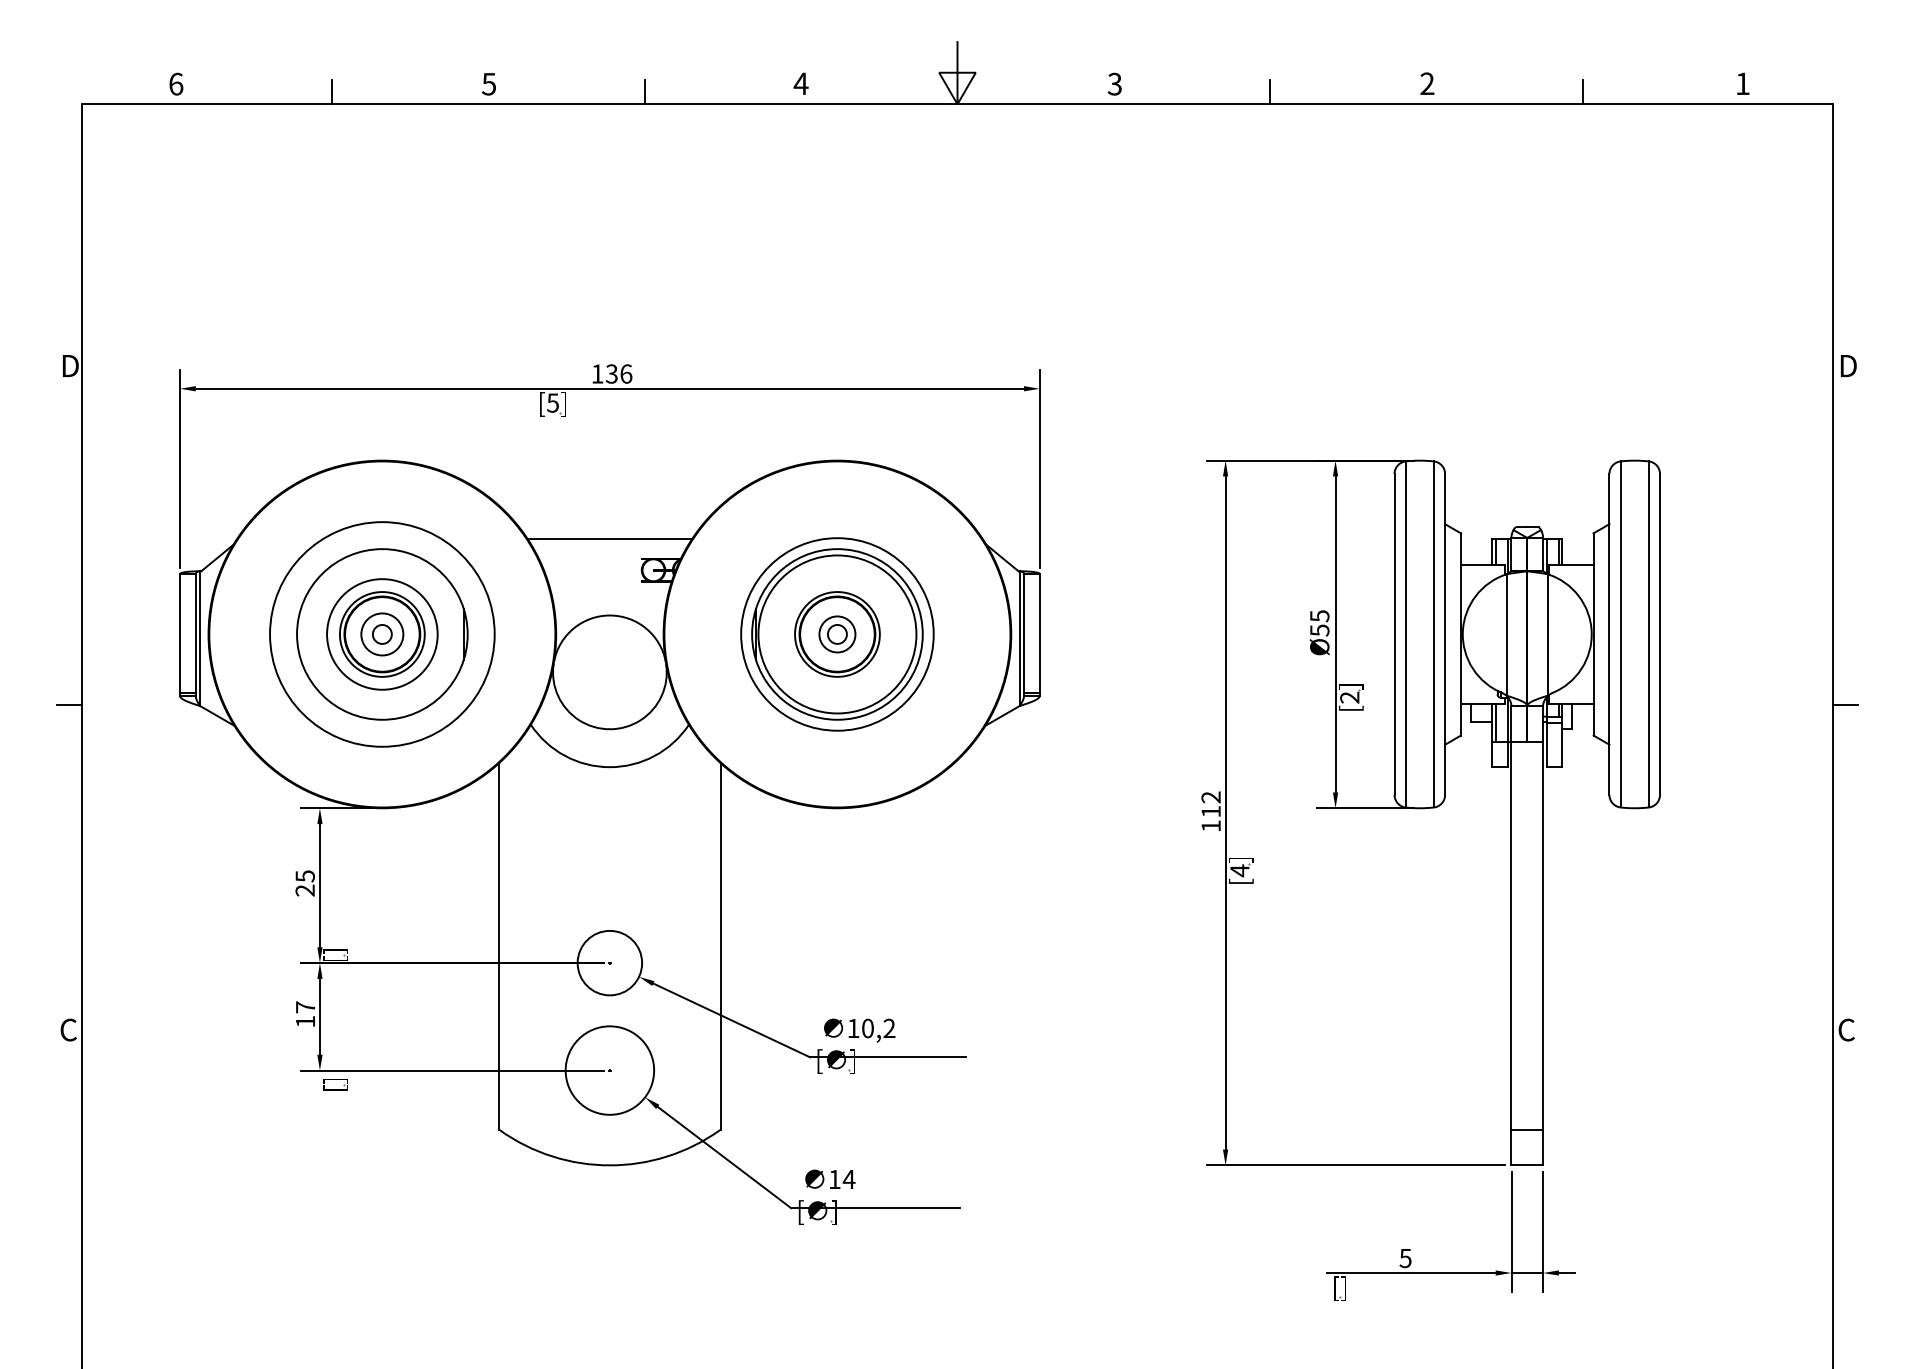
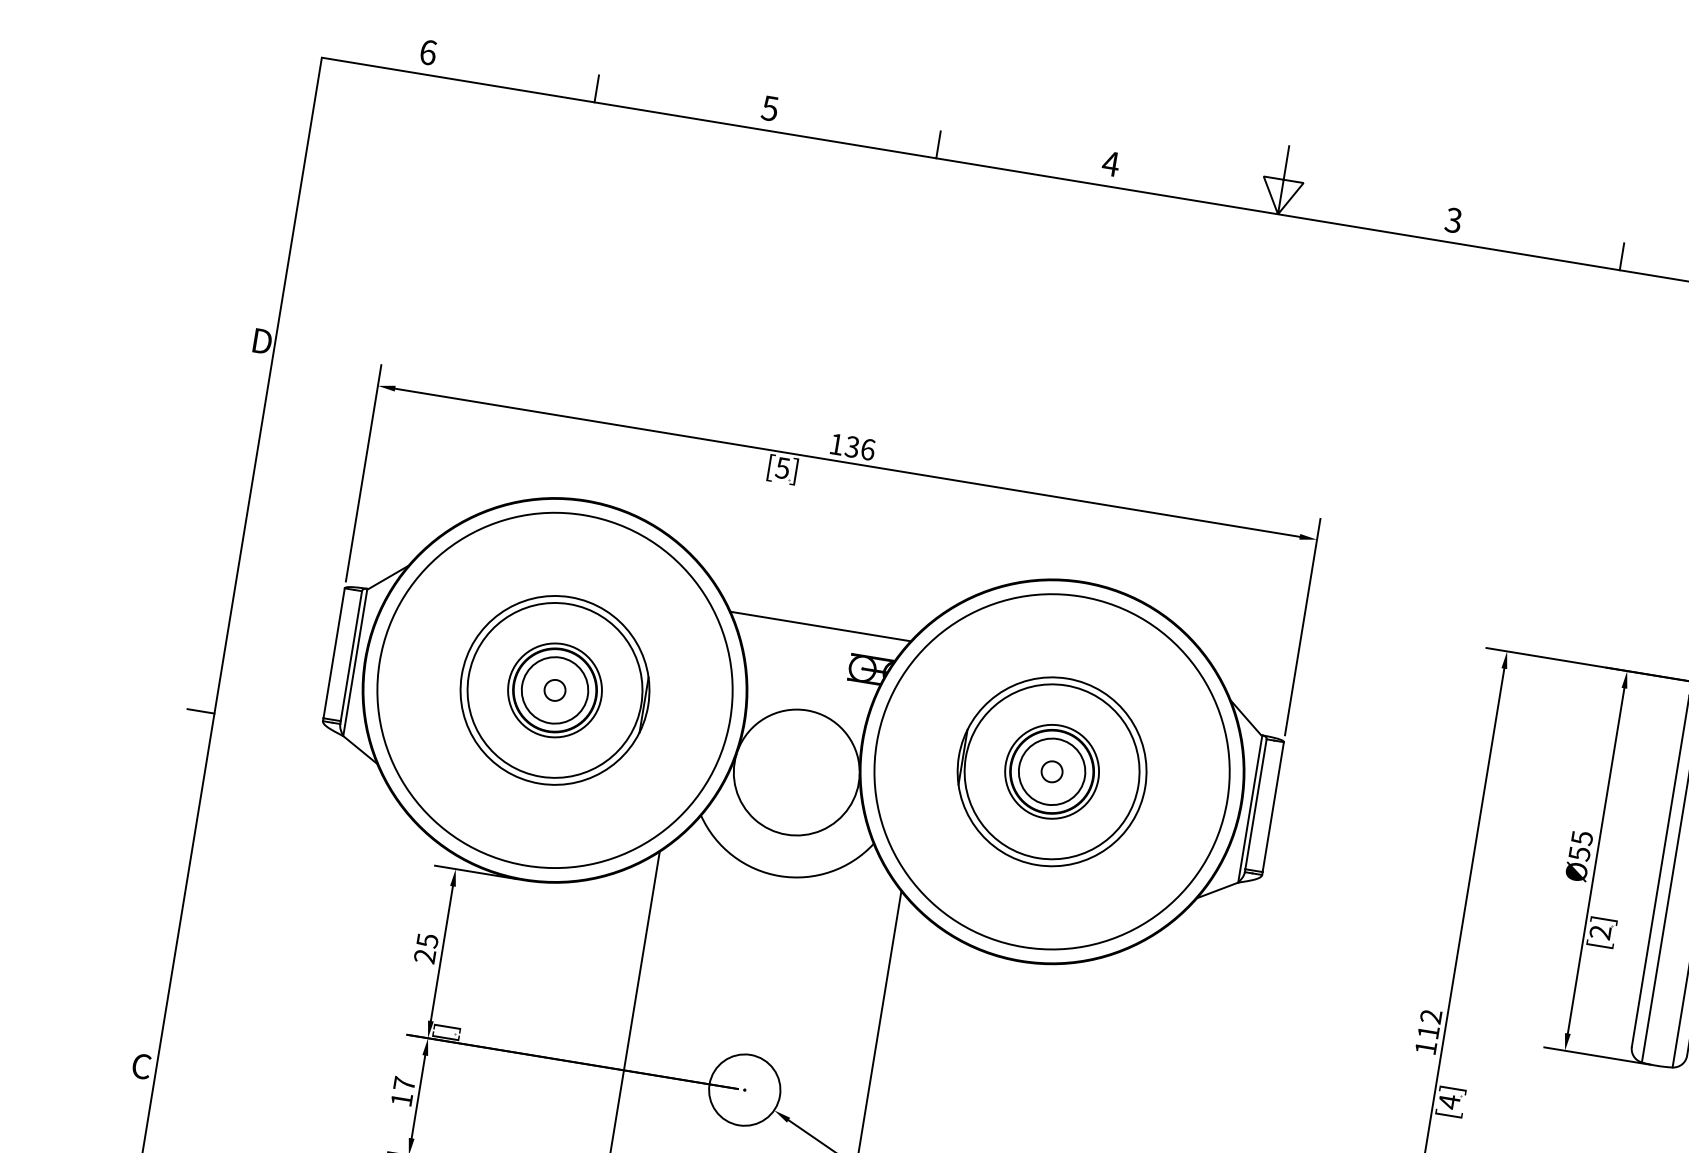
circle: (381, 633) -> (554, 689), size x1.43
circle: (836, 633) -> (1051, 770), size x1.67
circle: (382, 634) -> (555, 690), size x1.43
circle: (382, 634) -> (555, 690), size x1.43
circle: (837, 634) -> (1052, 771), size x1.67

